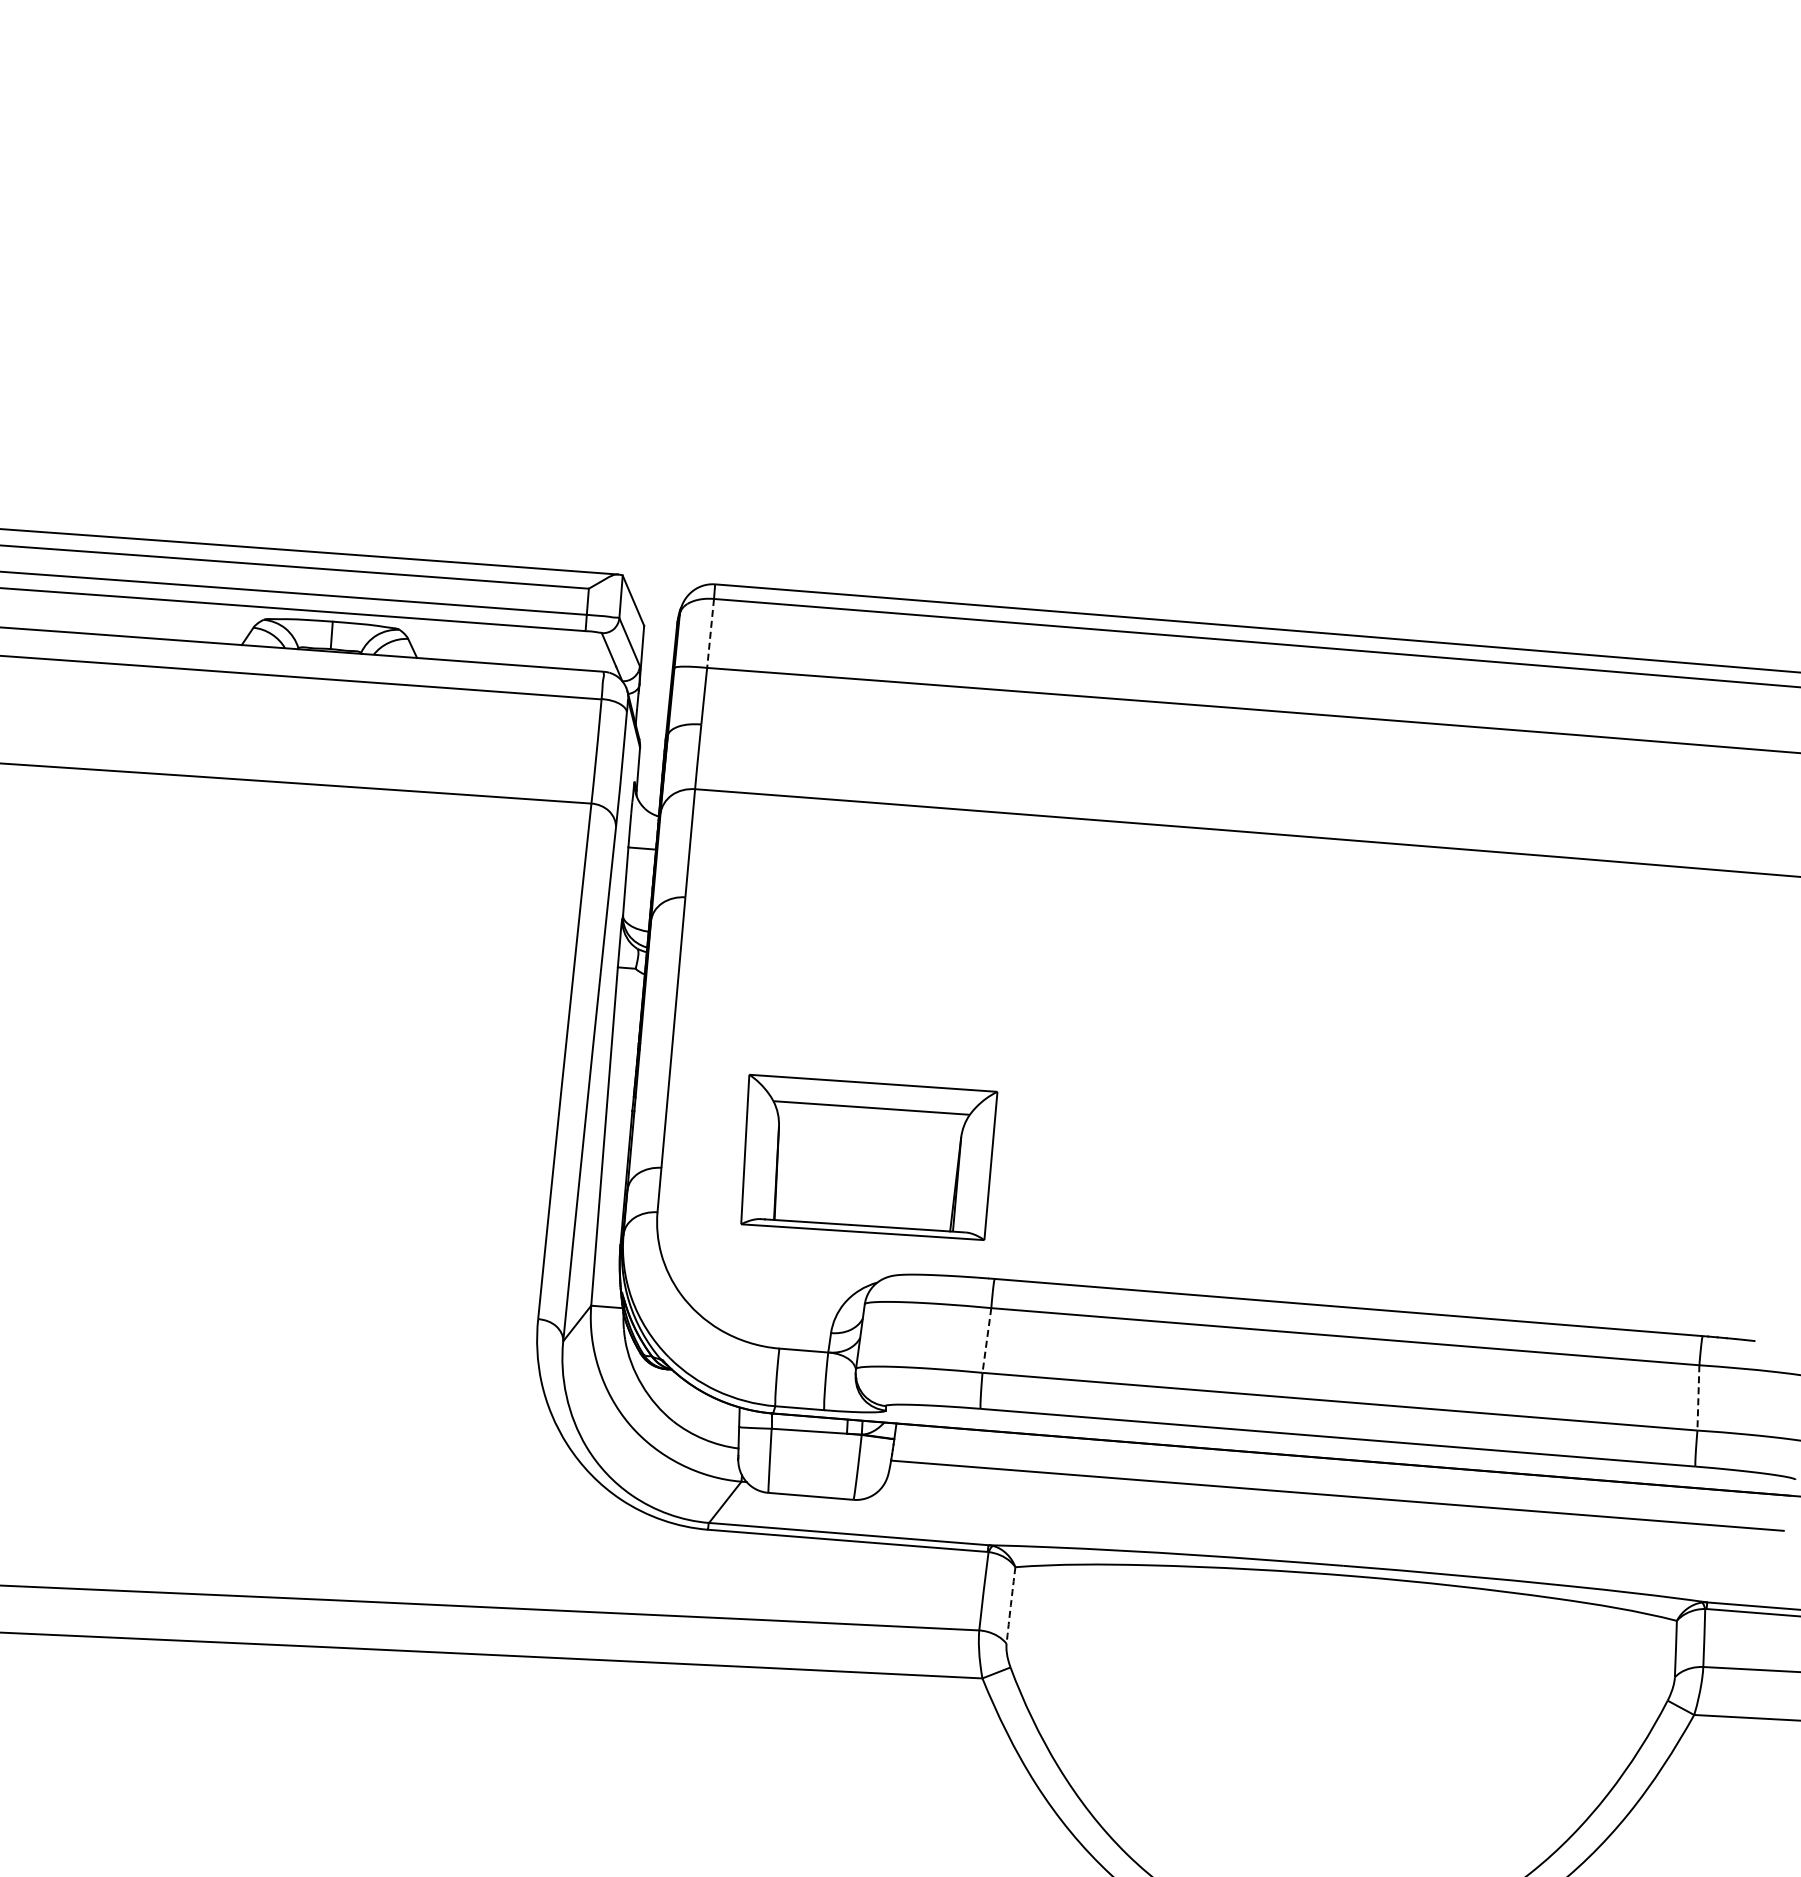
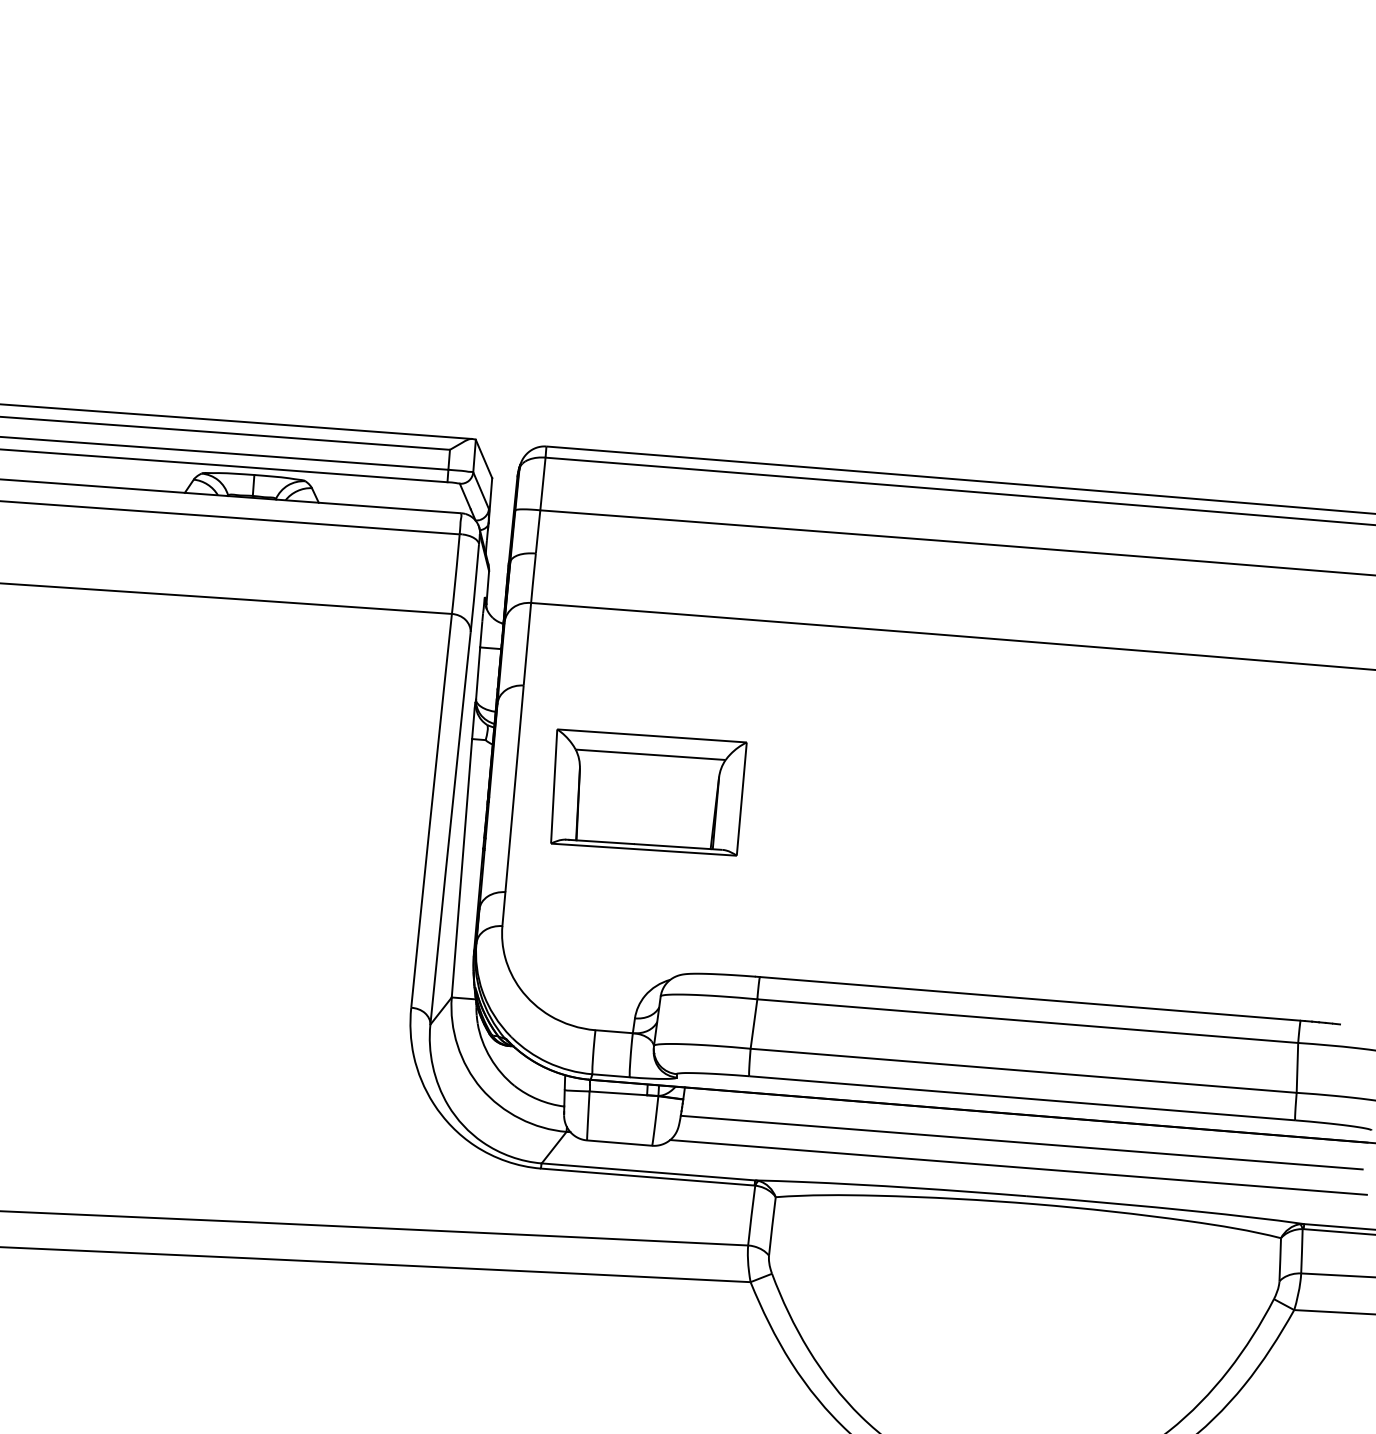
line: (710, 633) -> (542, 484), dashed -> solid
part: (869, 1157) -> (649, 792), moved
line: (986, 1340) -> (753, 1024), dashed -> solid
line: (1698, 1397) -> (1297, 1067), dashed -> solid
line: (1333, 1528) -> (1018, 1167), added
arc: (1010, 1605) -> (772, 1226), dashed -> solid

